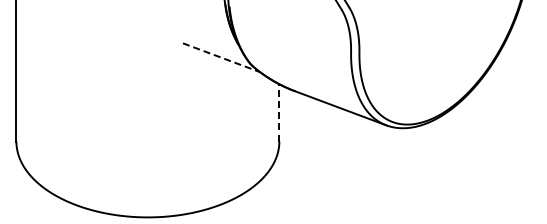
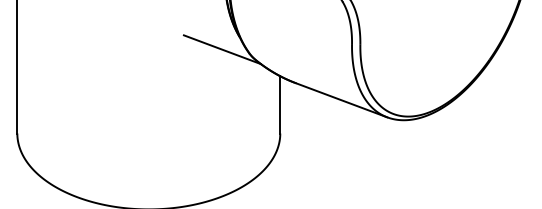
line: (221, 57) -> (222, 49), dashed -> solid
line: (279, 112) -> (280, 104), dashed -> solid

